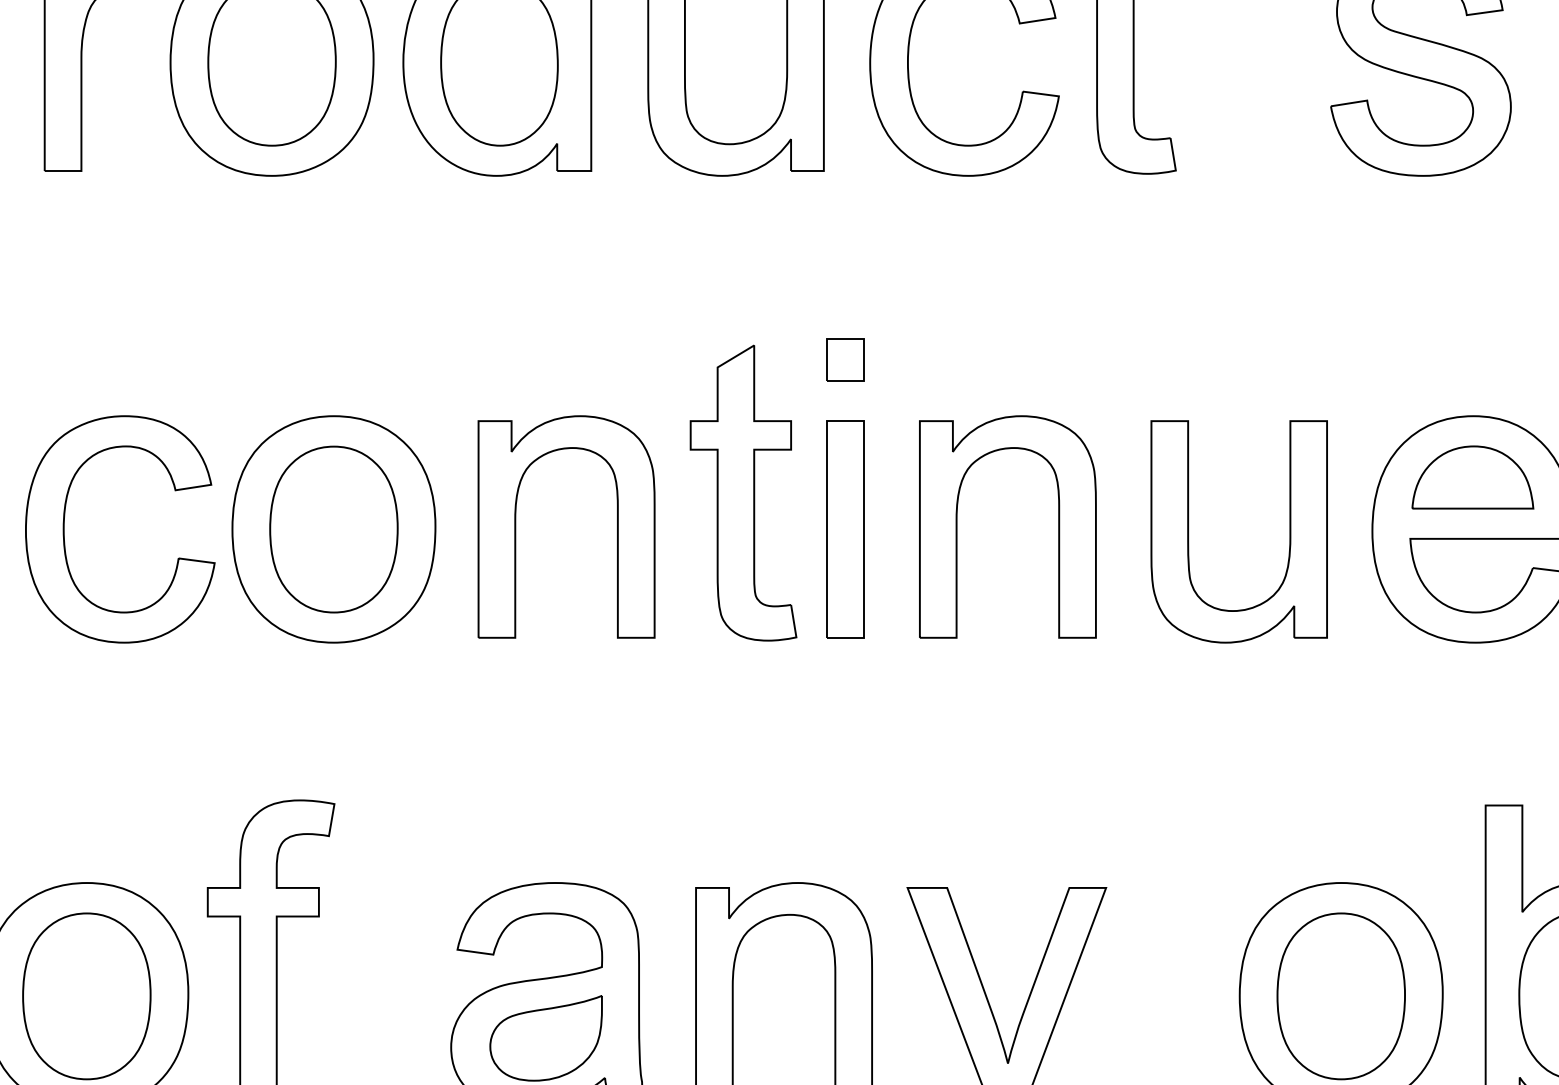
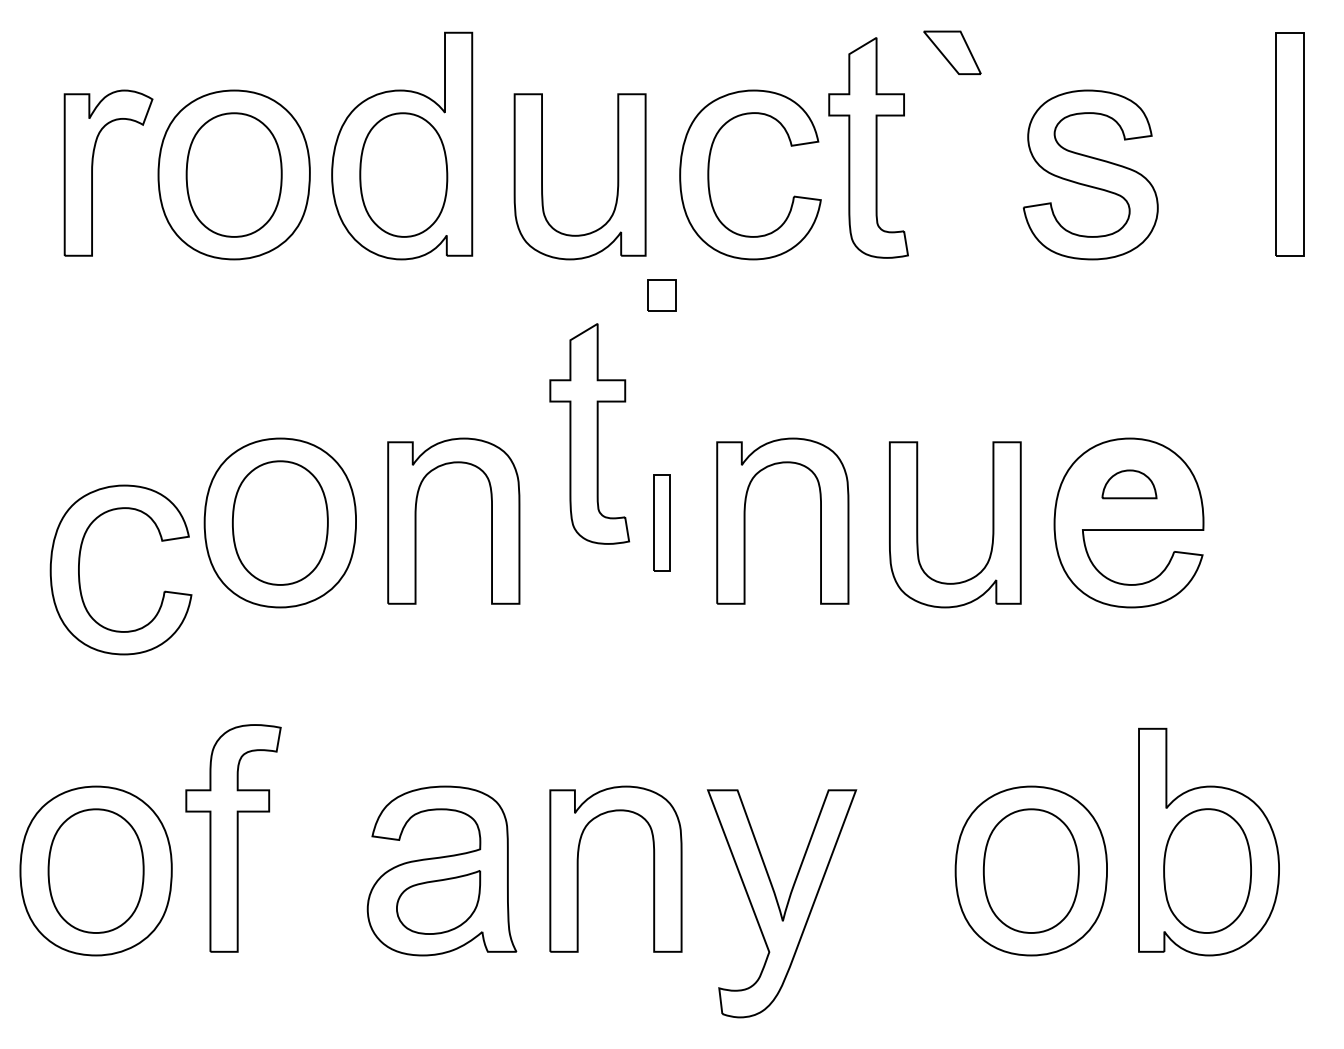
part: (845, 359) -> (661, 295), moved
part: (1472, 477) -> (1129, 484), size x0.6
part: (743, 492) -> (589, 433), moved
part: (65, 518) -> (80, 561), moved
part: (845, 528) -> (661, 522), size x0.6

